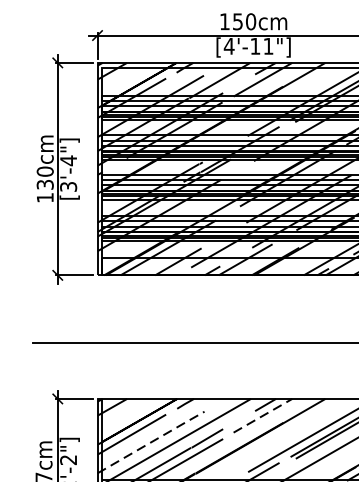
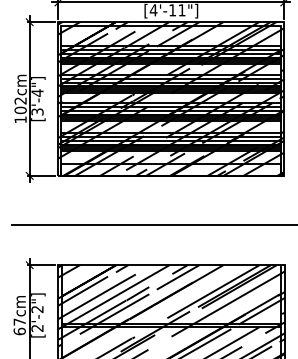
text: (45, 177) -> (20, 105), 130cm -> 102cm
line: (263, 415) -> (178, 277), dashed -> solid
line: (152, 442) -> (98, 296), dashed -> solid

